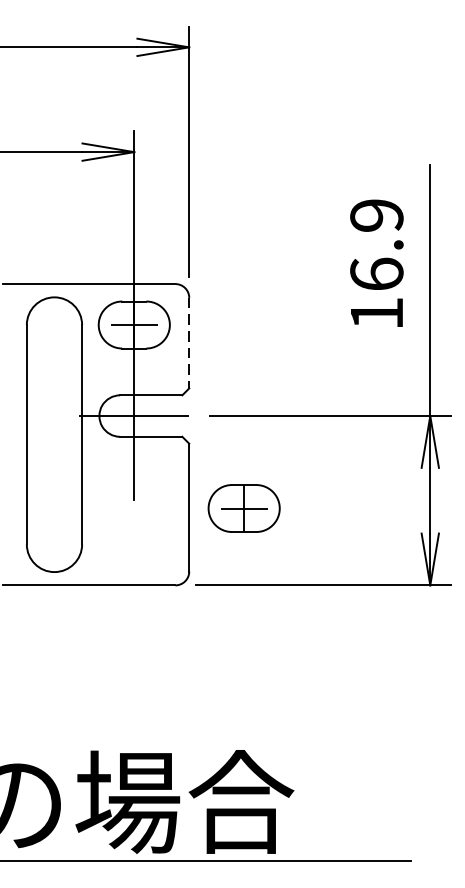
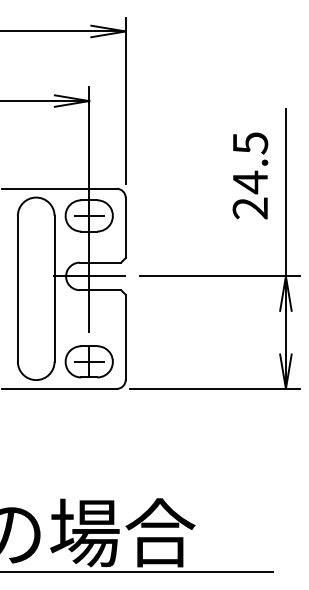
text: (376, 264) -> (250, 175), 16.9 -> 24.5
line: (188, 343) -> (125, 228), dashed -> solid
part: (243, 507) -> (88, 361), moved

